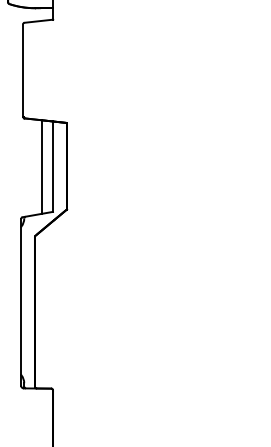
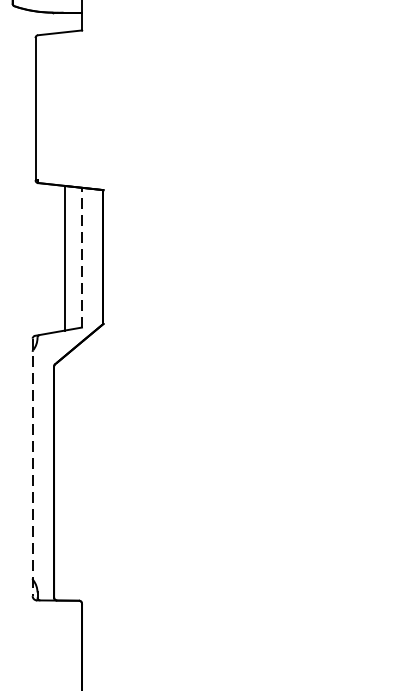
line: (53, 166) -> (82, 257), solid -> dashed
line: (21, 302) -> (33, 467), solid -> dashed

